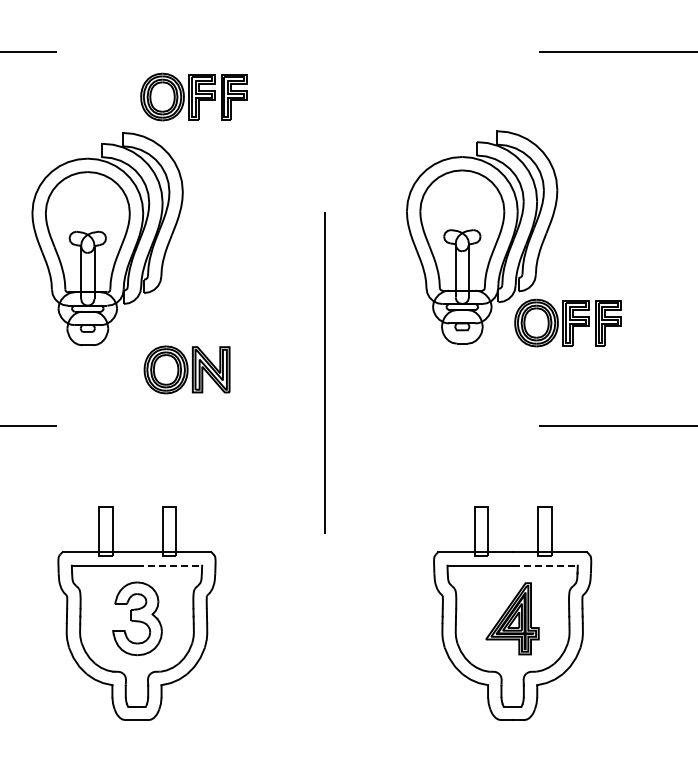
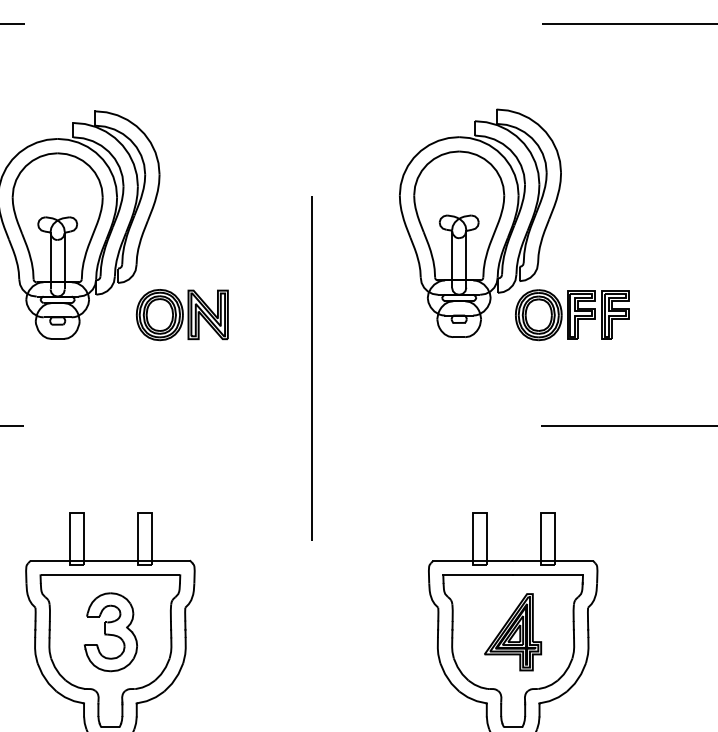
part: (193, 96) -> (170, 72), removed
part: (186, 369) -> (181, 314), moved
line: (169, 565) -> (145, 575), dashed -> solid
line: (545, 565) -> (548, 575), dashed -> solid

